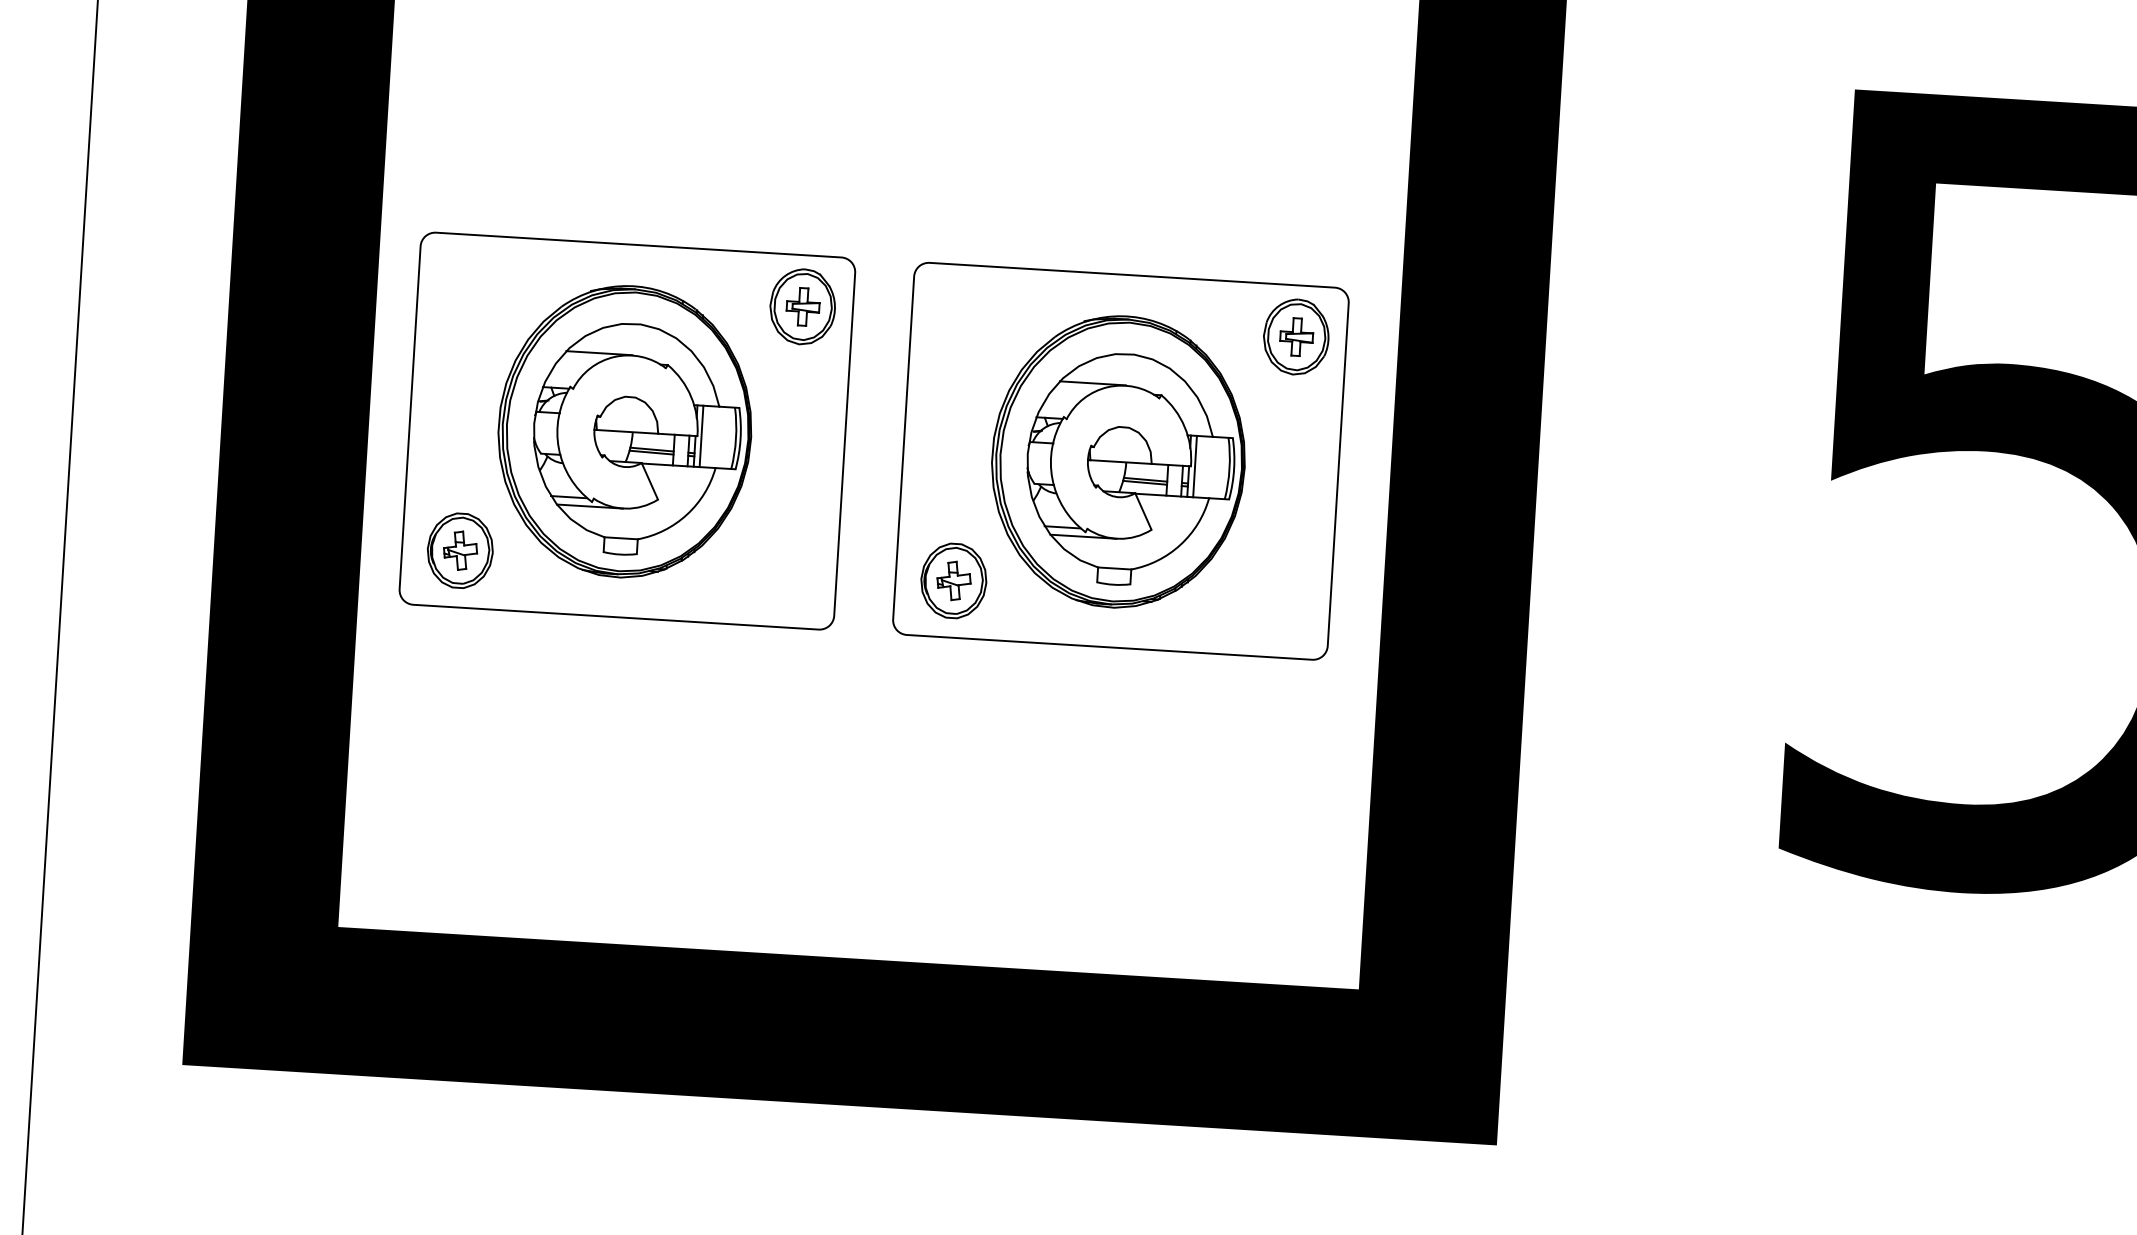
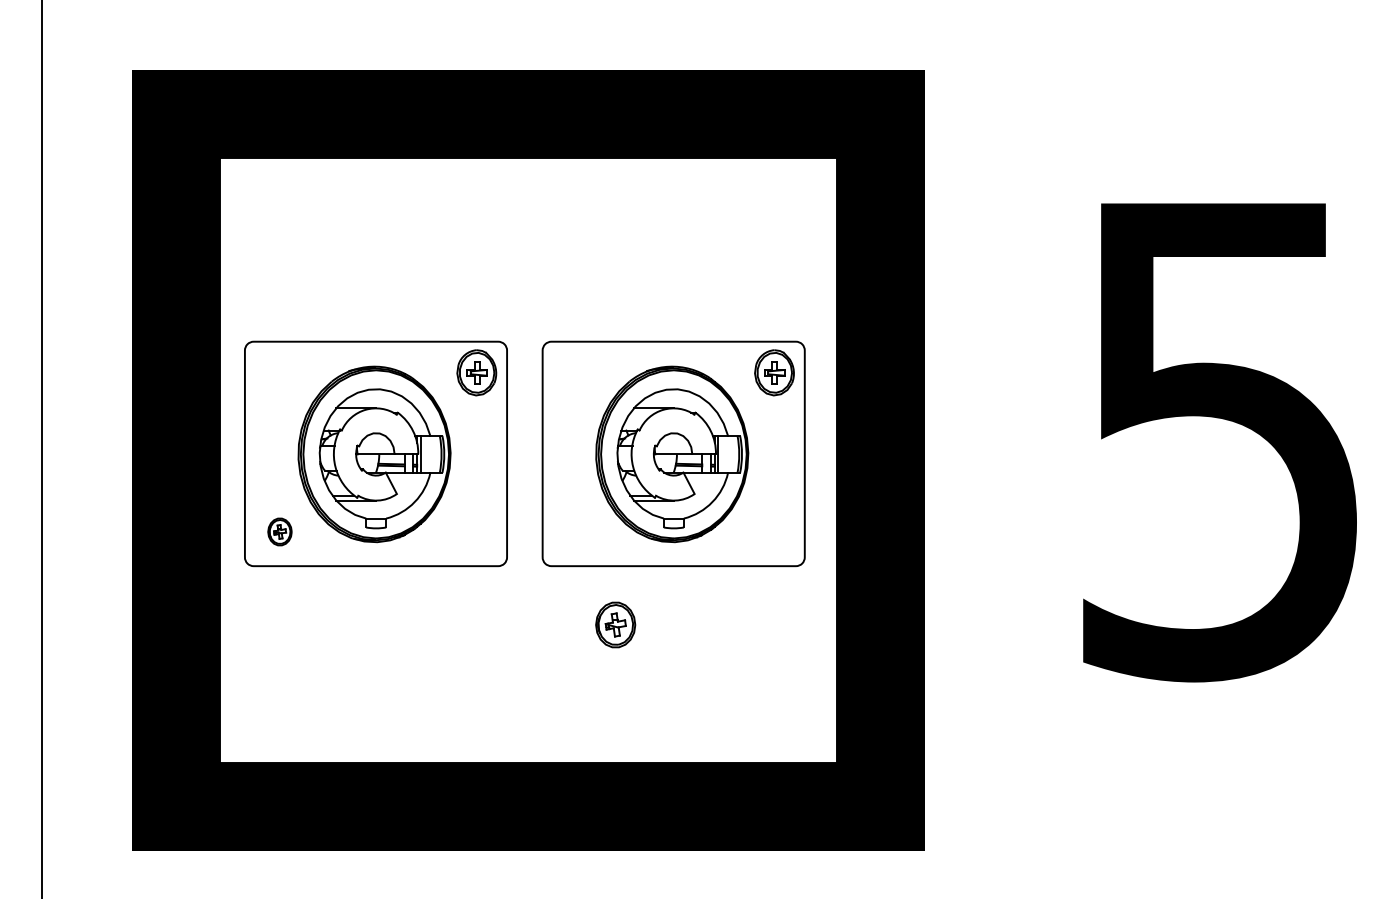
part: (459, 549) -> (279, 531), size x0.6
part: (953, 580) -> (615, 624), moved

